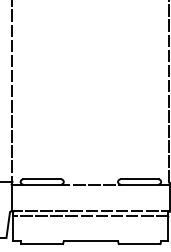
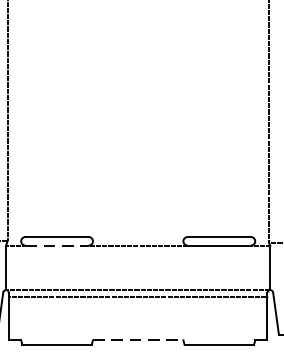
line: (42, 184) -> (57, 245), solid -> dashed
line: (91, 241) -> (139, 340), solid -> dashed

